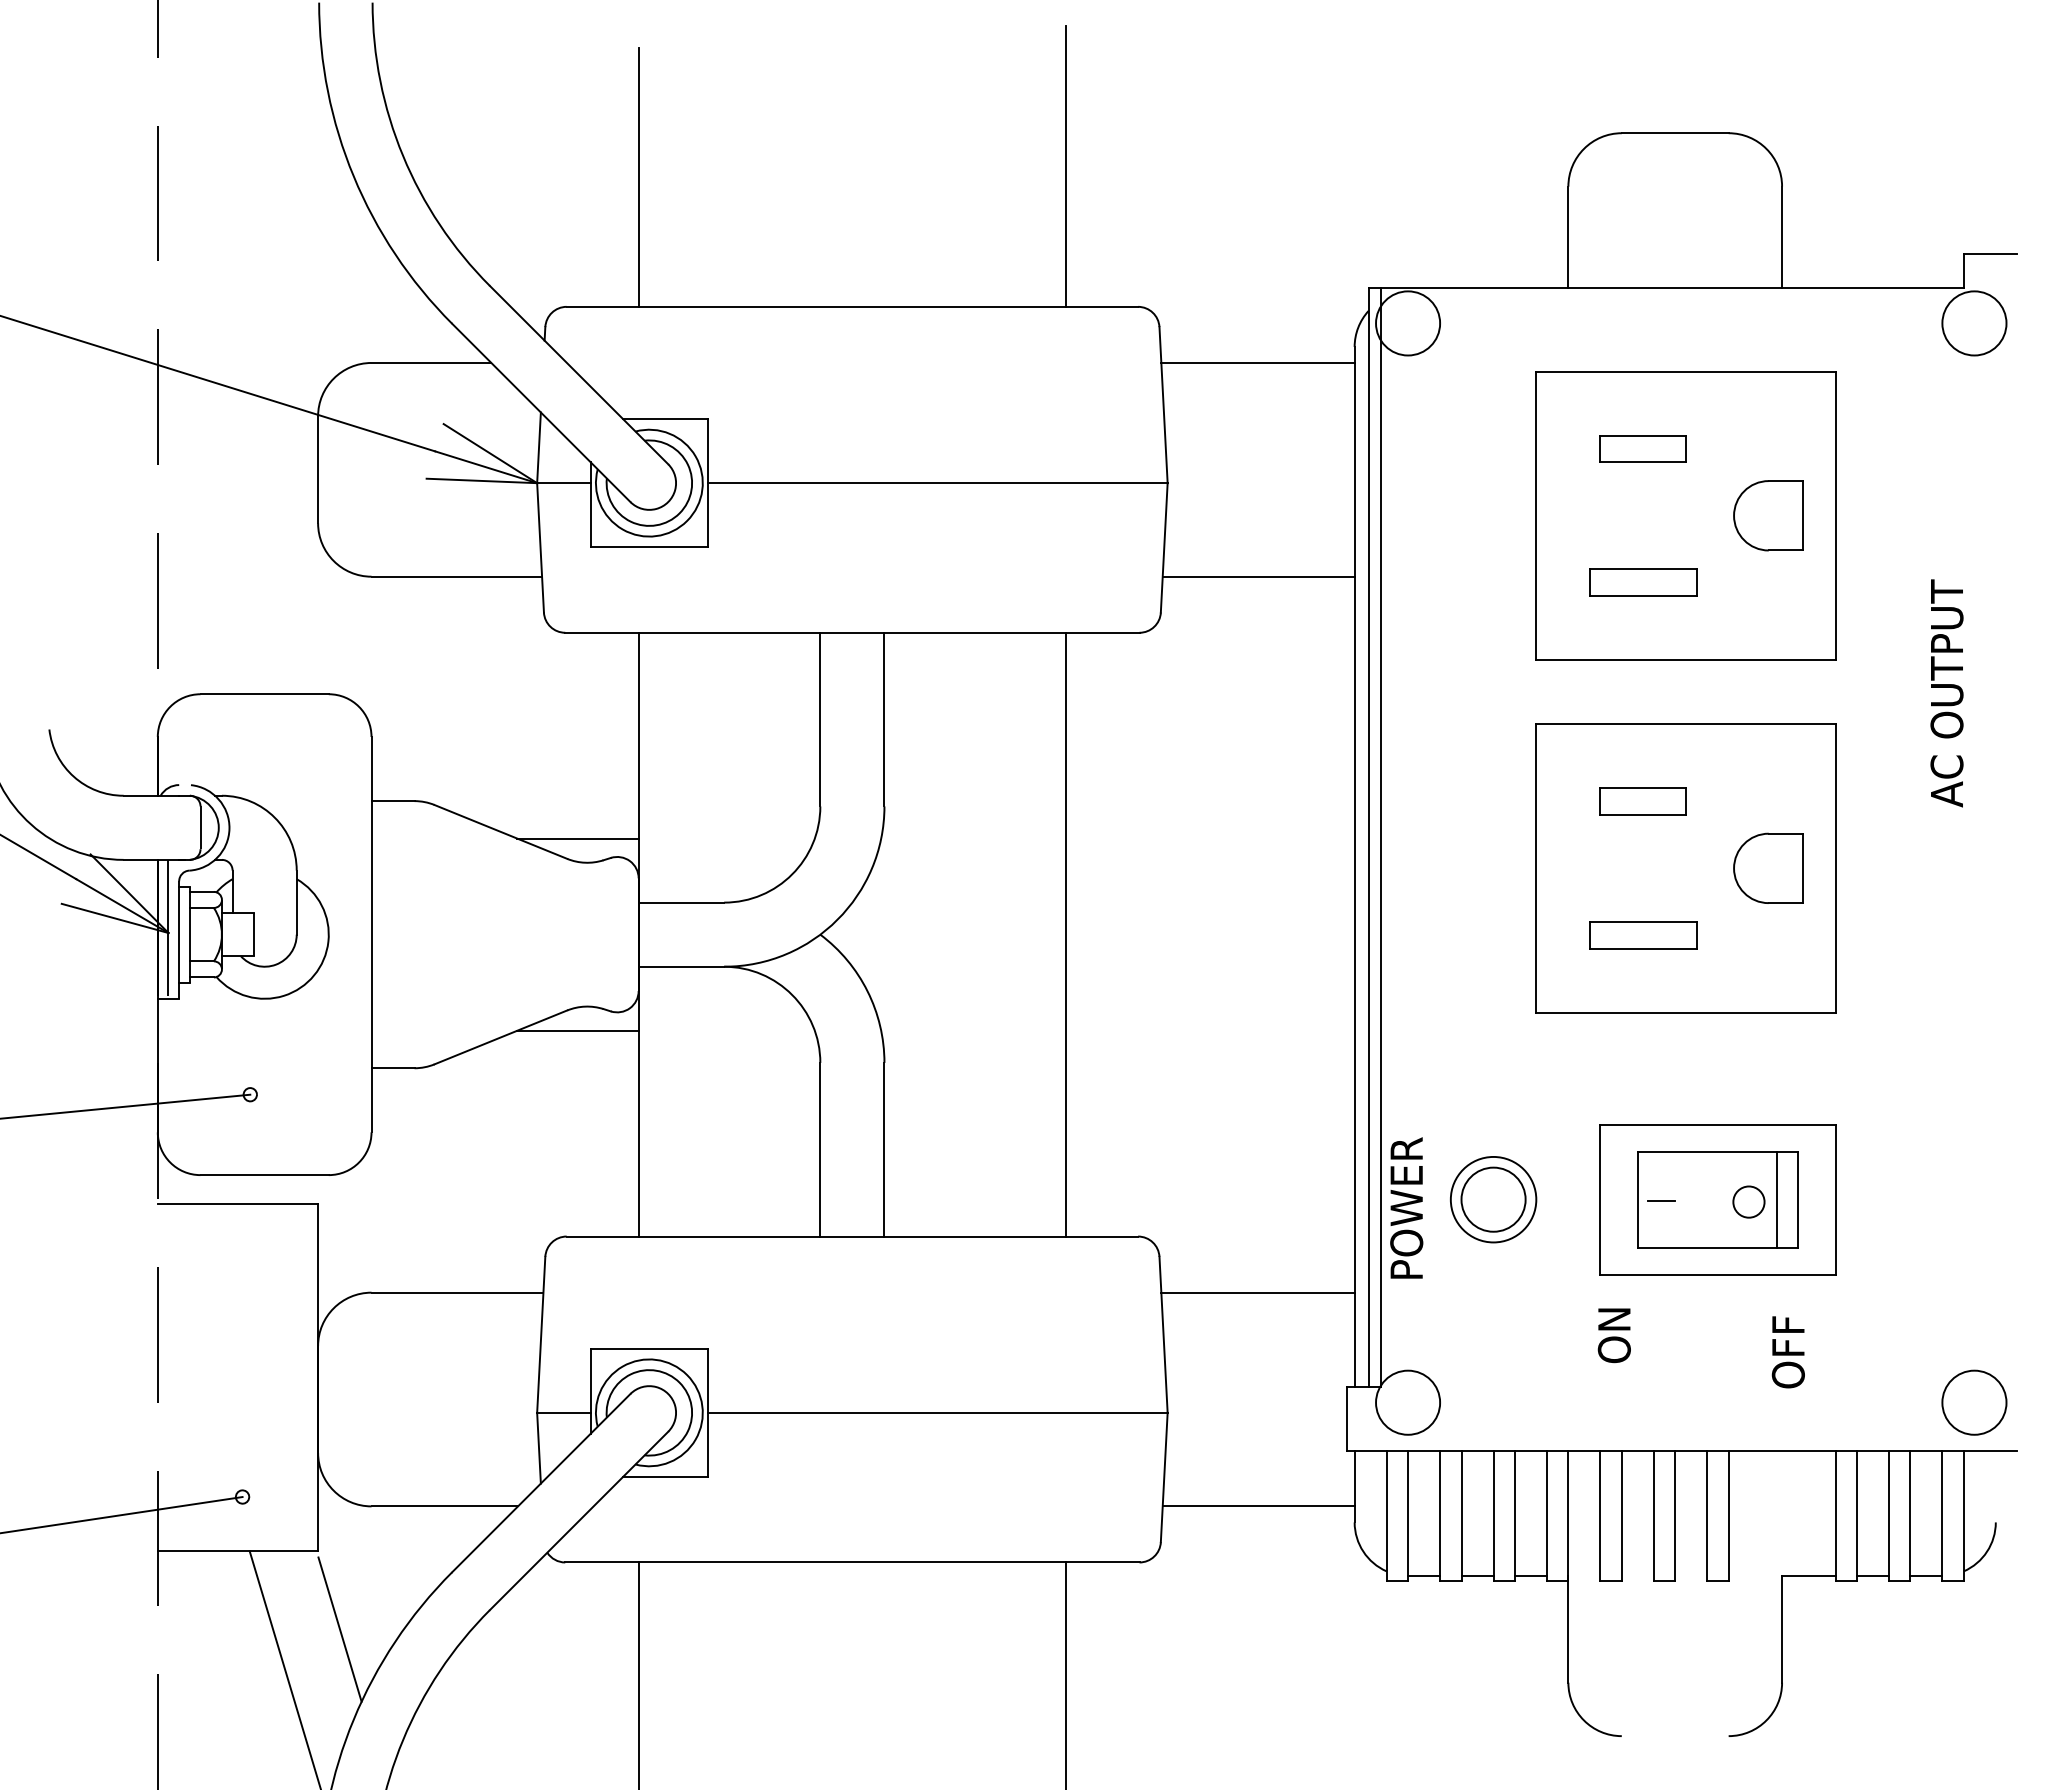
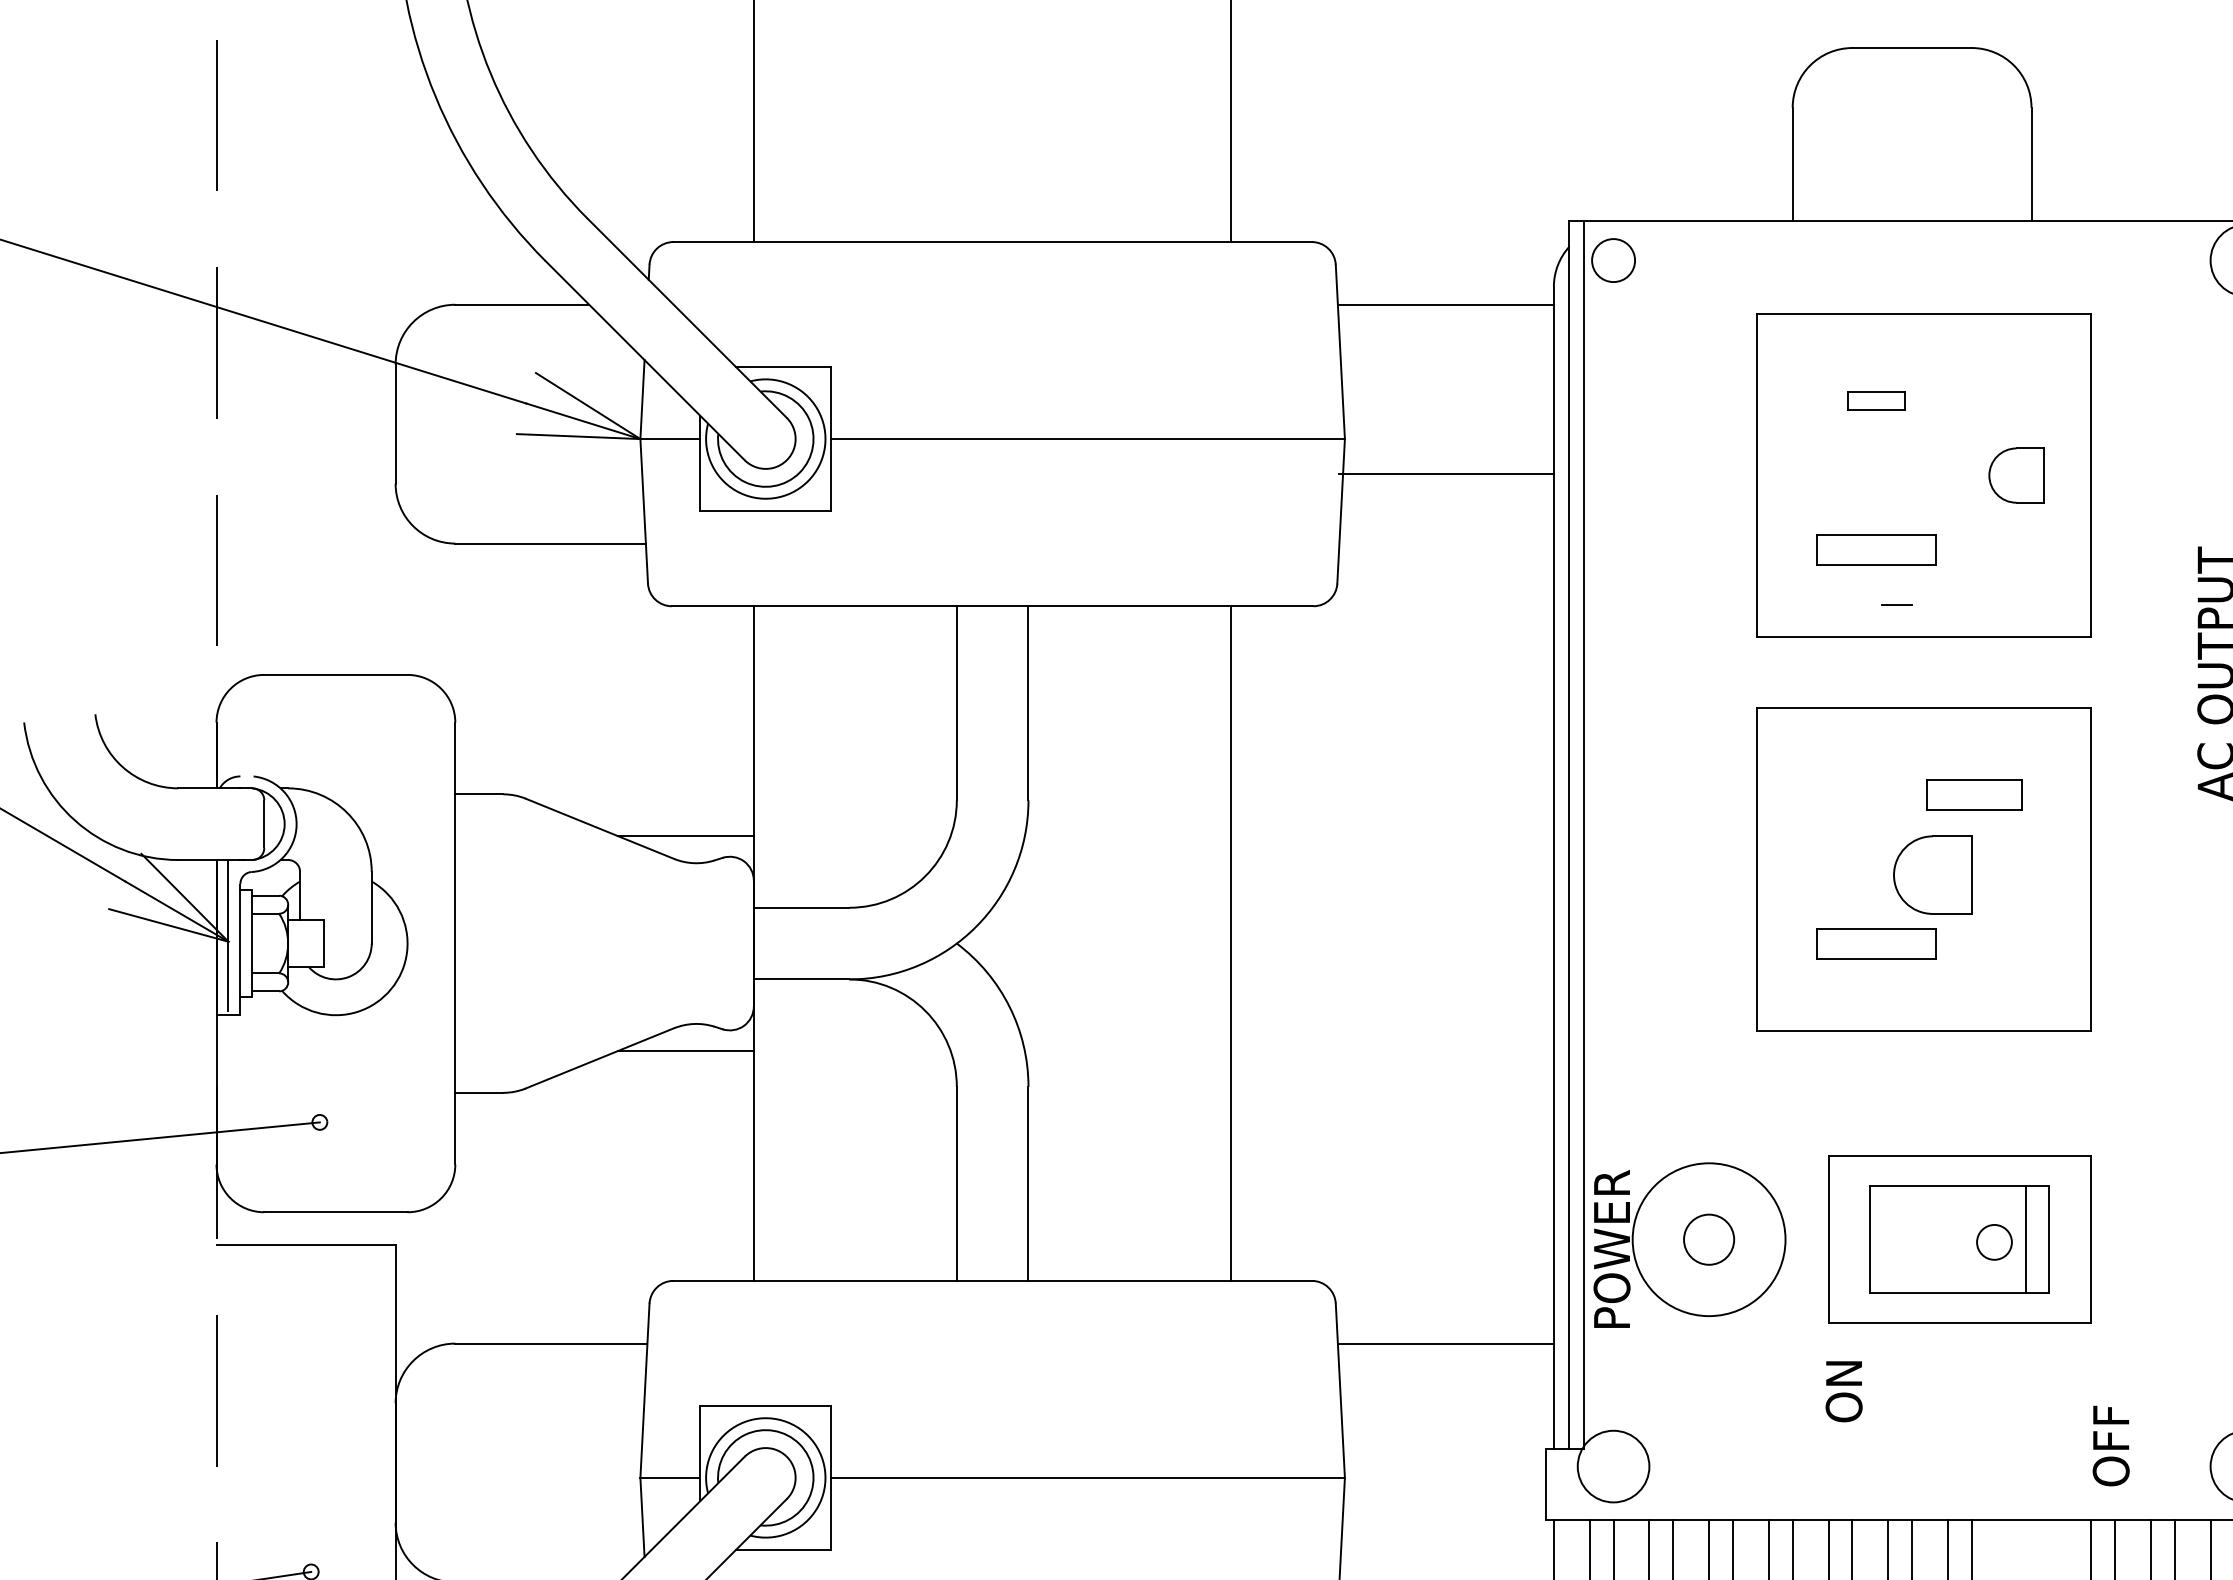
circle: (1408, 323) -> (1614, 260), size x0.6
part: (1642, 448) -> (1875, 400), size x0.6
part: (1768, 515) -> (2016, 475), size x0.7
line: (1258, 576) -> (1446, 474), moved
part: (1642, 801) -> (1973, 794), moved
part: (1768, 867) -> (1932, 874), moved
circle: (1493, 1199) -> (1709, 1239), size x0.7
circle: (1493, 1199) -> (1709, 1239), size x1.6
line: (1661, 1200) -> (1896, 604), moved
text: (1787, 1352) -> (2110, 1446), moved

